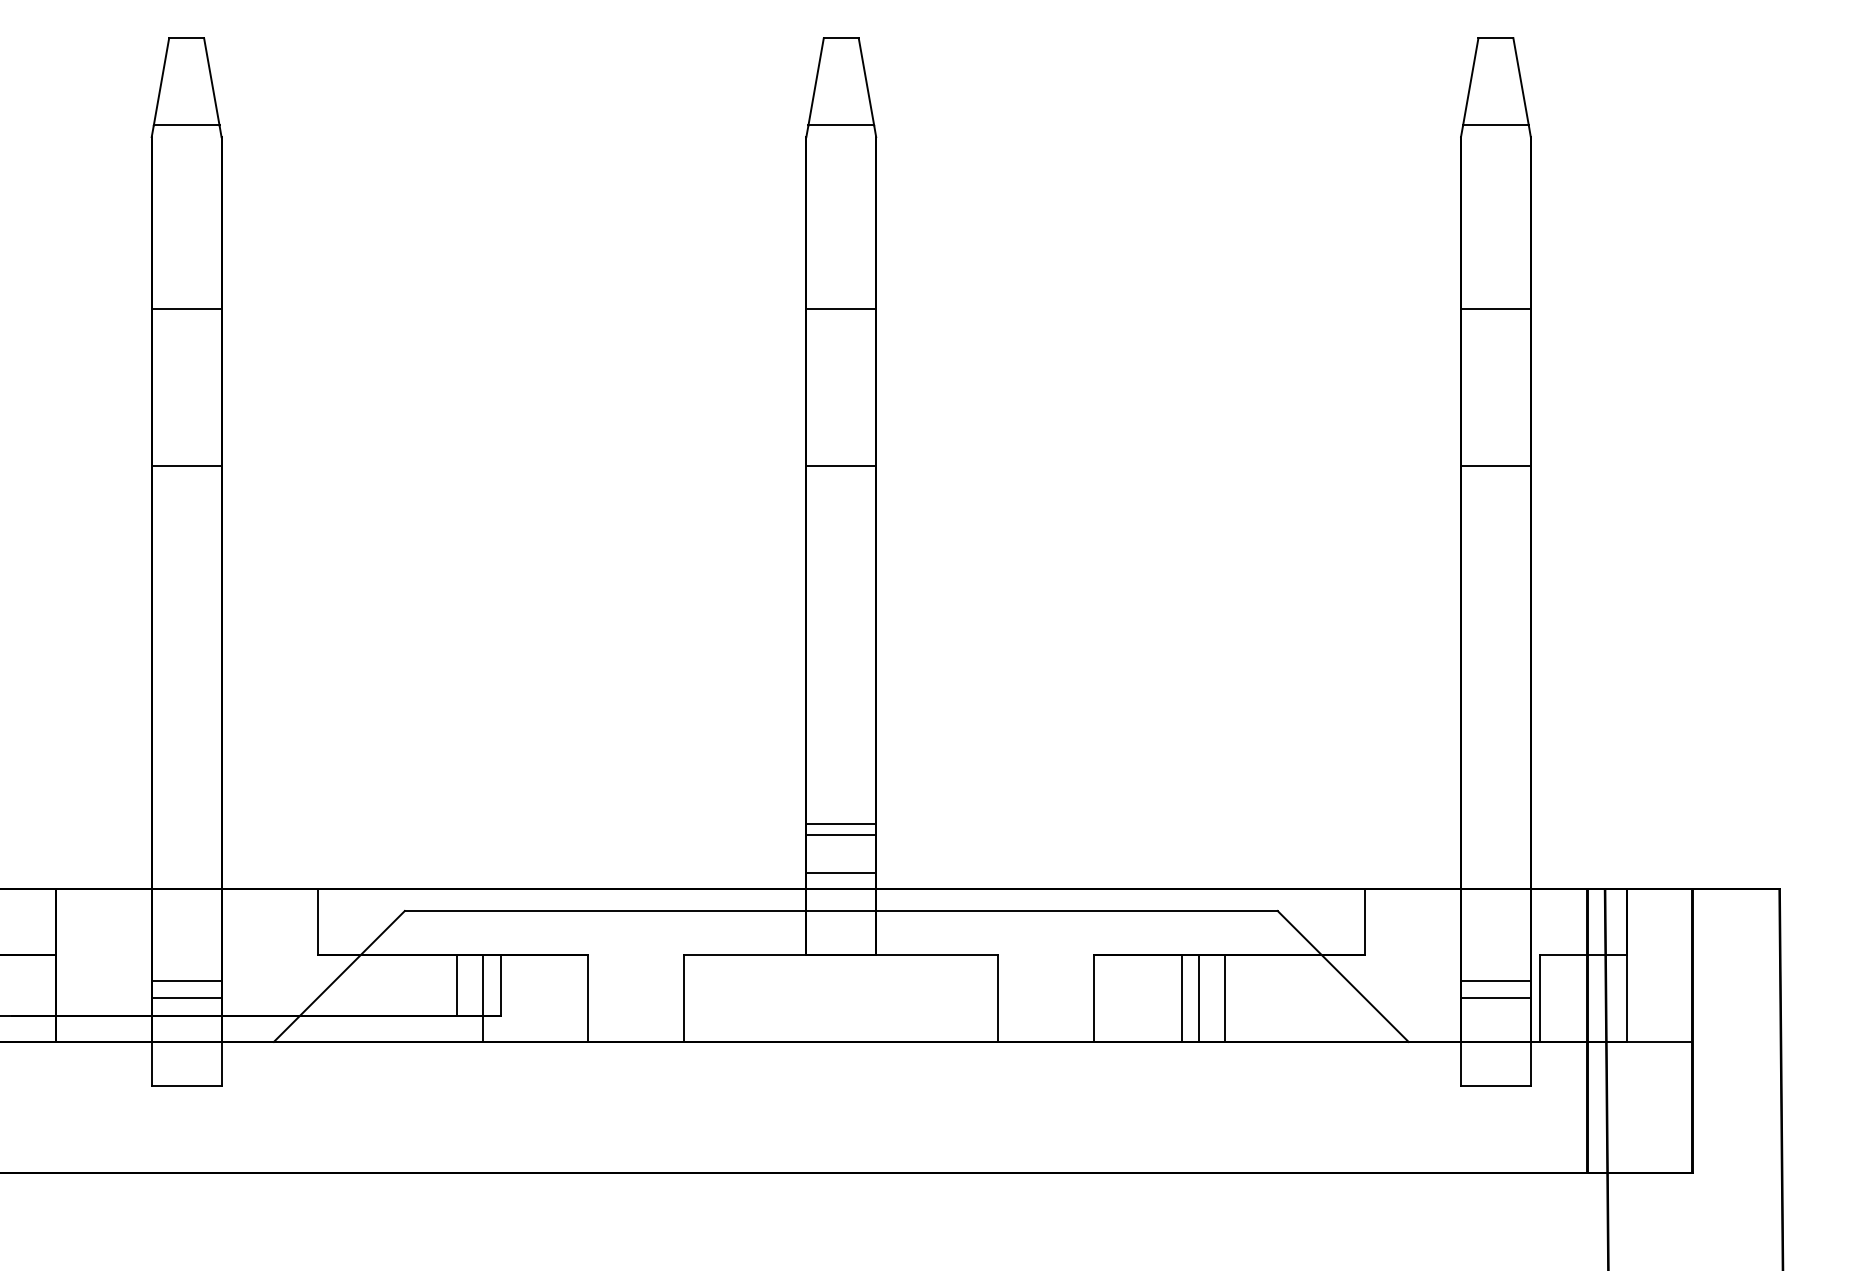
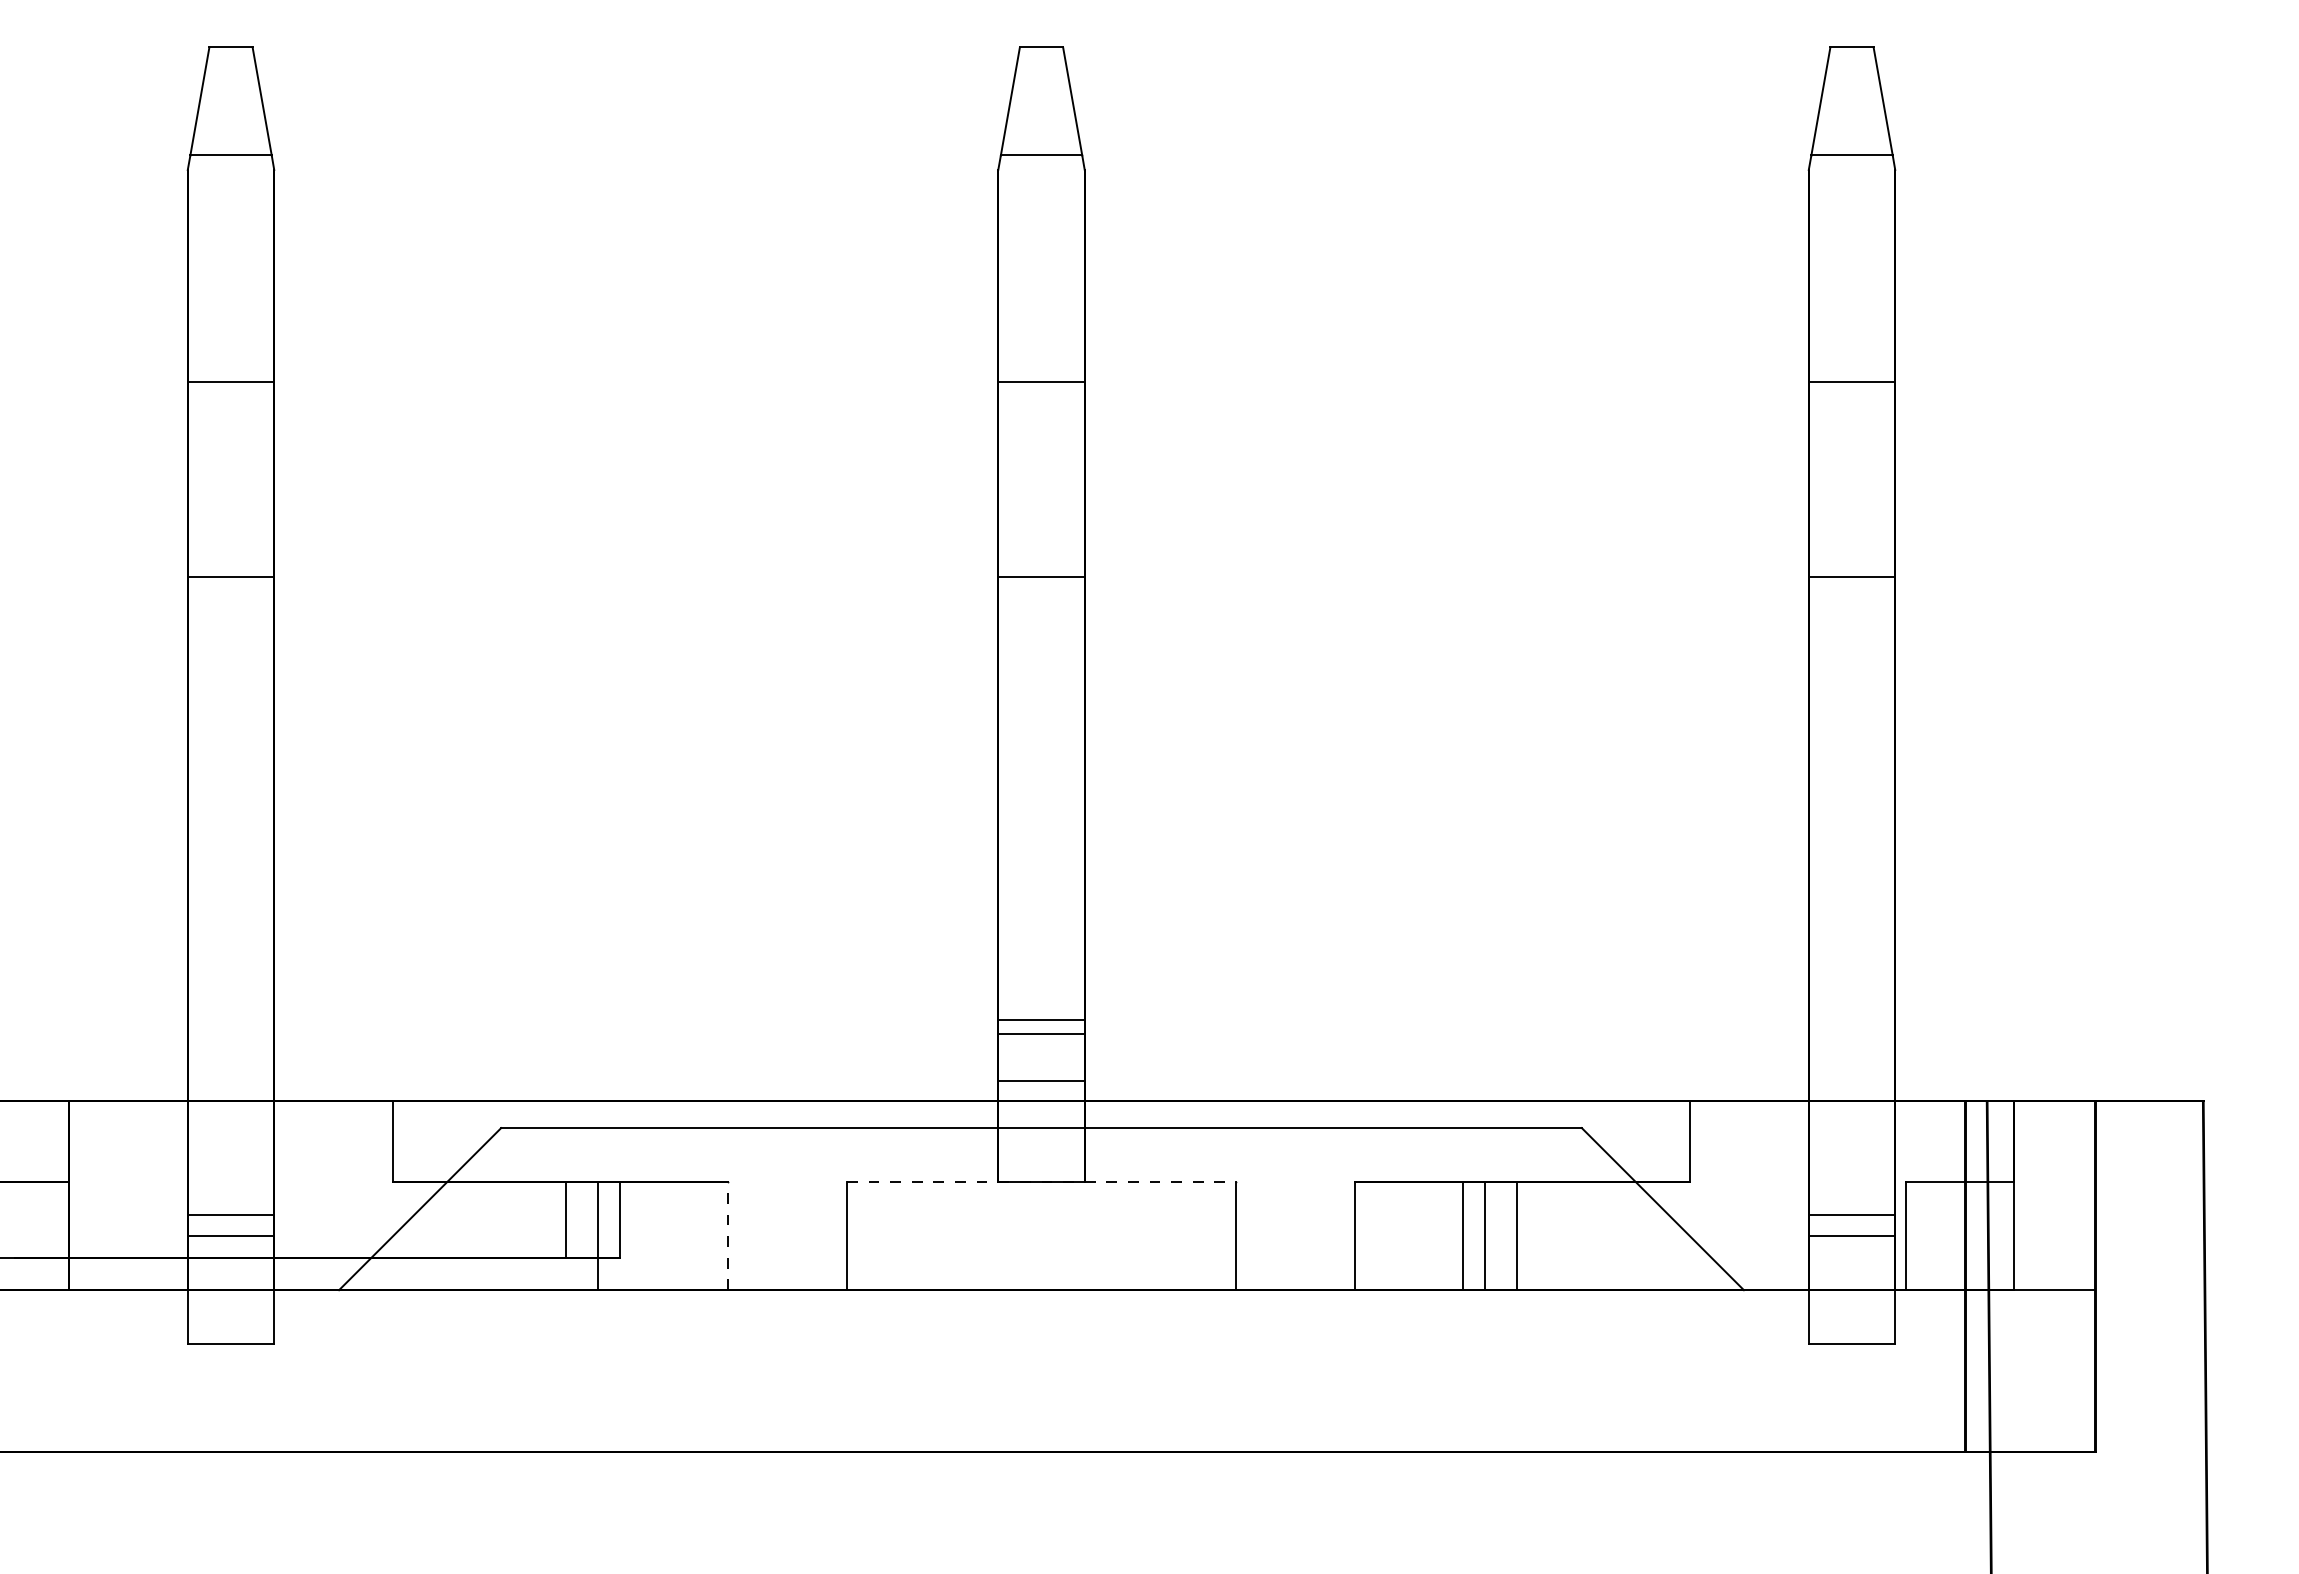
line: (841, 954) -> (1041, 1182), solid -> dashed
line: (588, 997) -> (728, 1235), solid -> dashed

